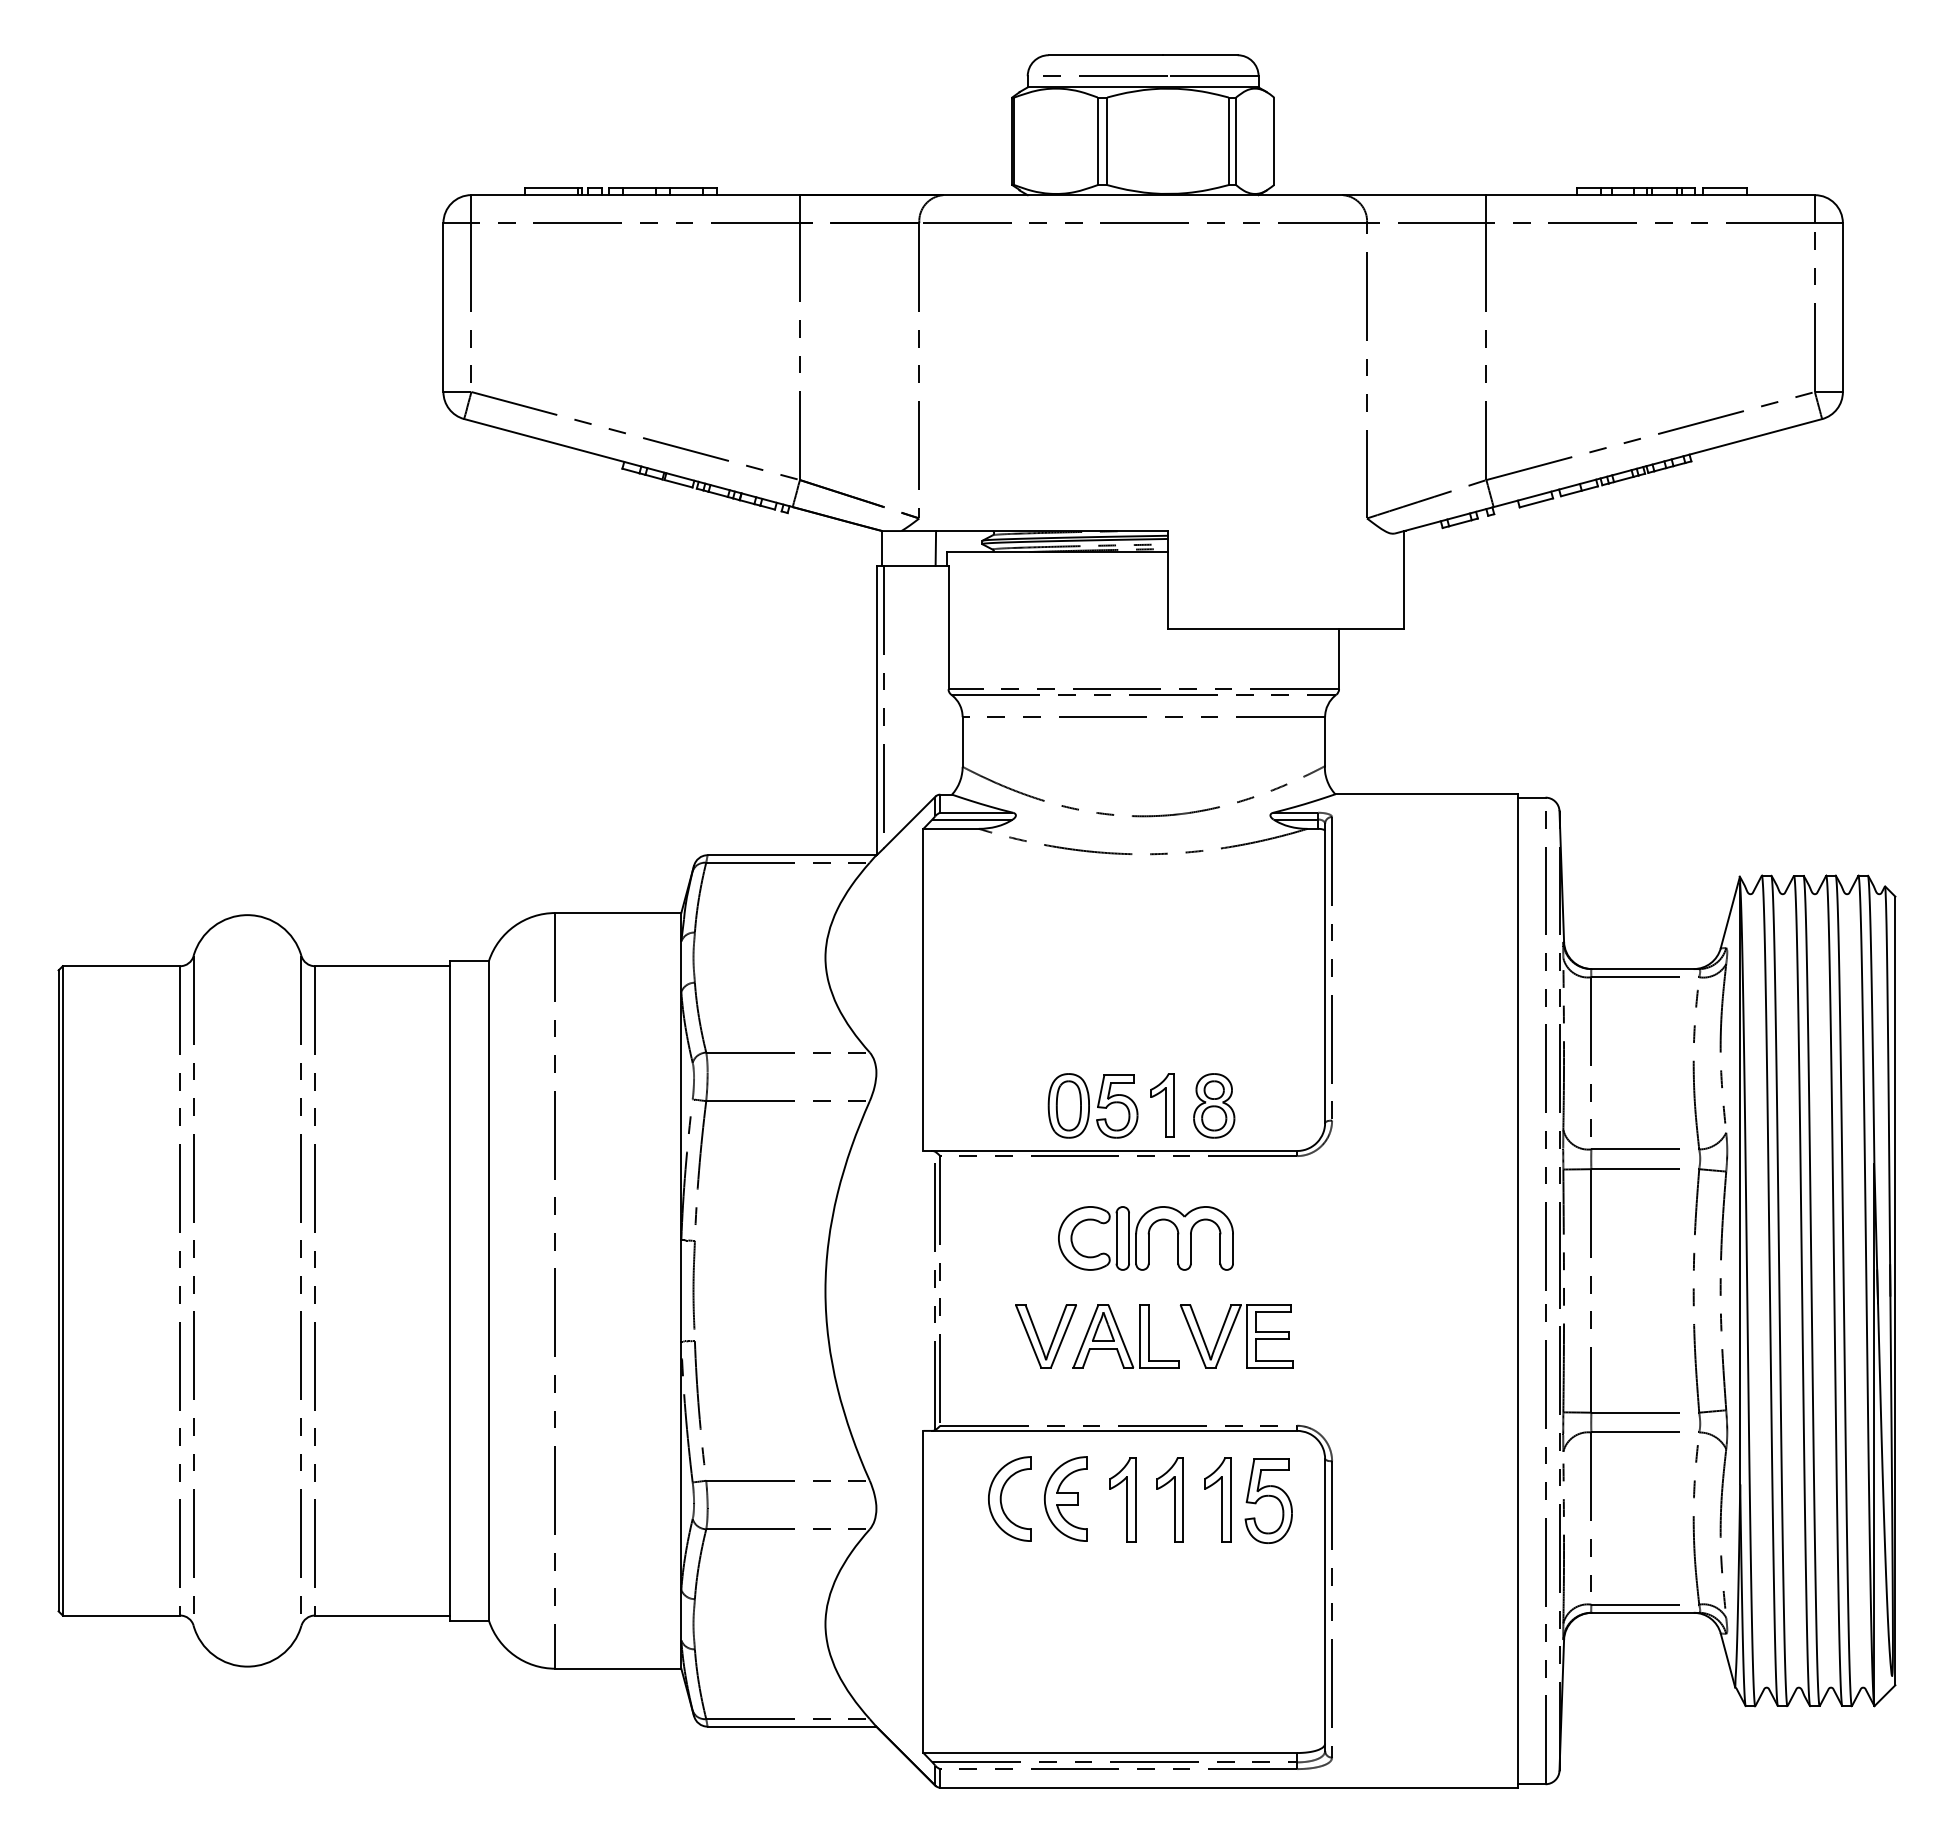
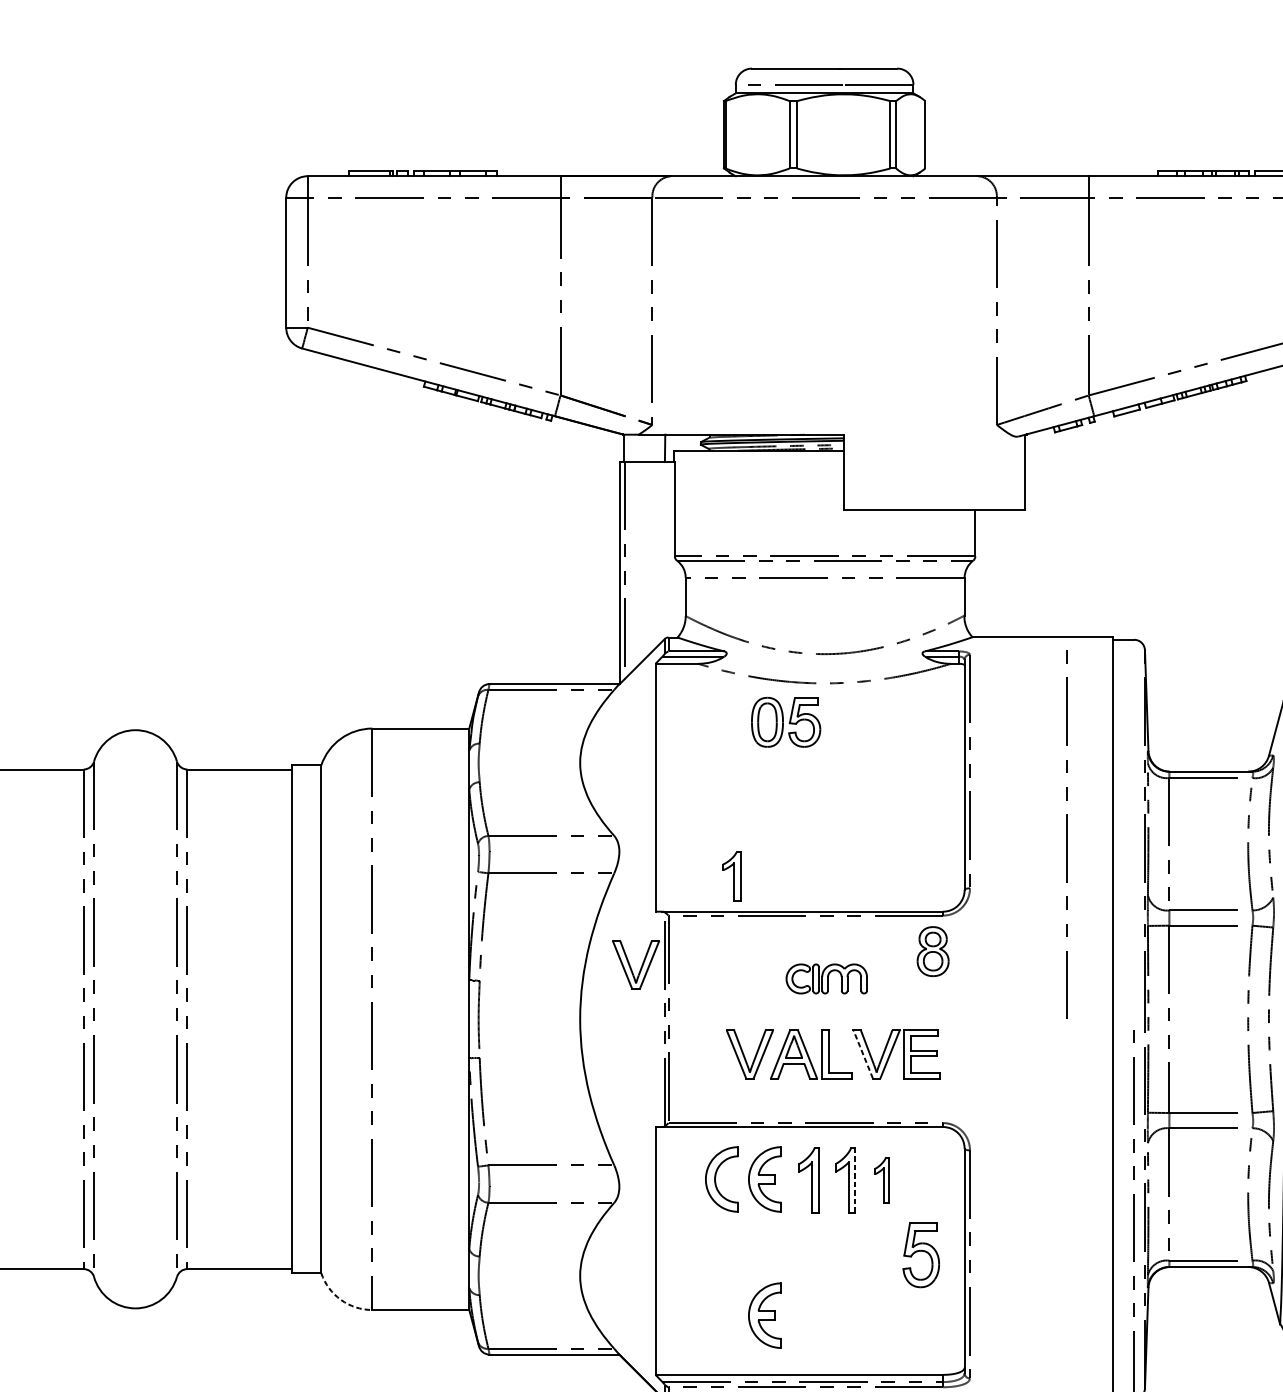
line: (1545, 1050) -> (1066, 834), moved
part: (1092, 1105) -> (785, 722), moved
part: (1162, 1105) -> (731, 876), moved
part: (1214, 1105) -> (933, 951), moved
part: (891, 1222) -> (630, 966), added
part: (1145, 1238) -> (826, 979), size x0.6
line: (1193, 1336) -> (863, 1054), solid -> dashed
part: (1217, 1499) -> (881, 1179), size x0.7
line: (1183, 1500) -> (855, 1180), solid -> dashed
part: (1268, 1500) -> (921, 1254), moved
arc: (514, 1655) -> (340, 1299), solid -> dashed
part: (1065, 1675) -> (764, 1315), added

